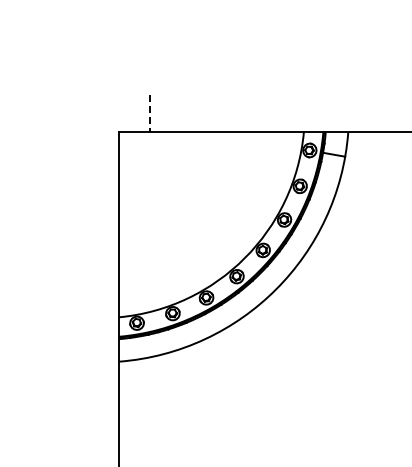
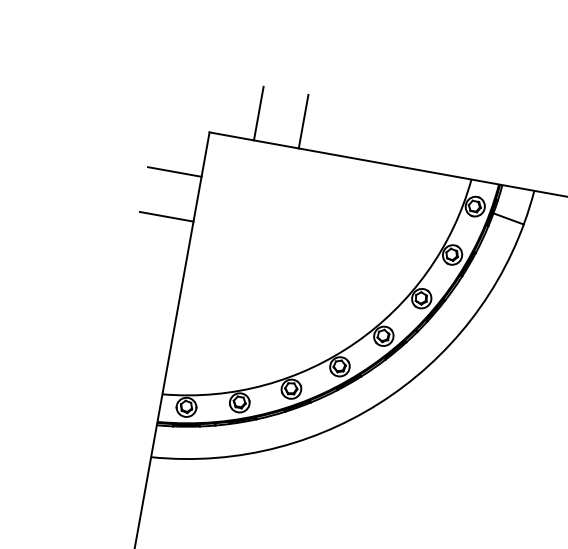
line: (150, 113) -> (259, 113), dashed -> solid
line: (181, 113) -> (302, 121), added
line: (99, 163) -> (174, 171), added
line: (99, 195) -> (165, 216), added

